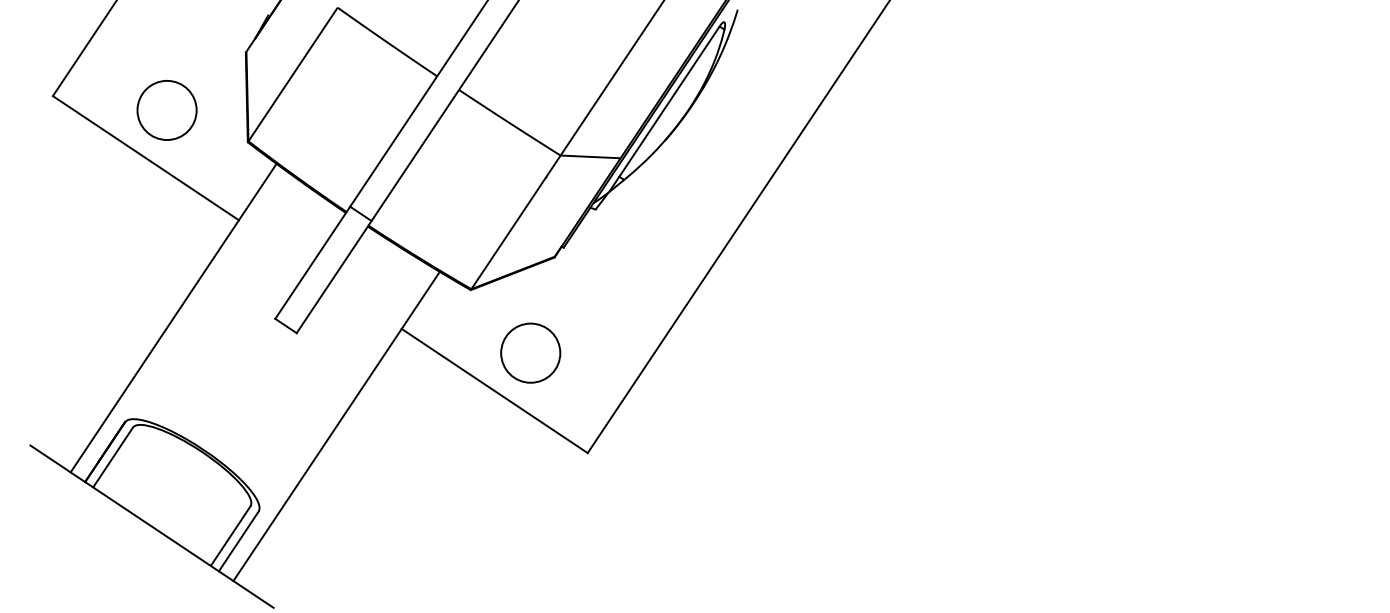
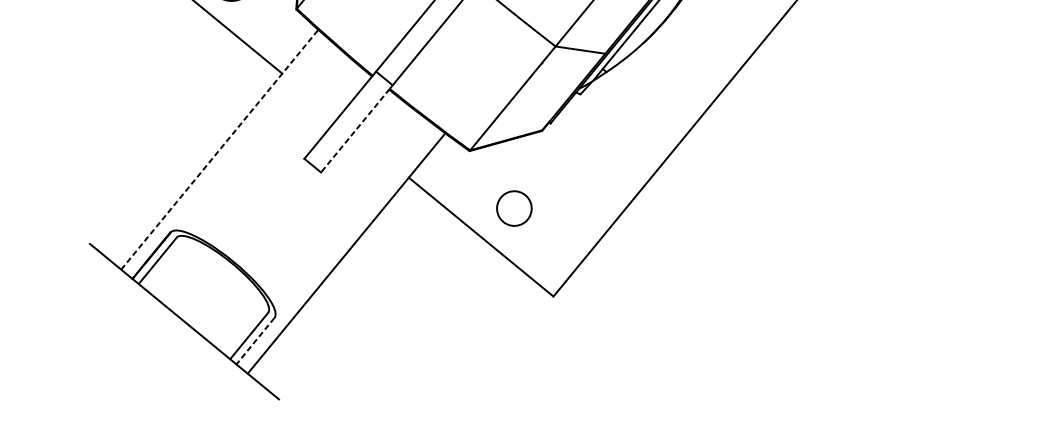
line: (332, 279) -> (355, 130), solid -> dashed
line: (173, 317) -> (219, 149), solid -> dashed
circle: (530, 352) -> (514, 208), size x0.7
line: (238, 541) -> (255, 341), solid -> dashed

